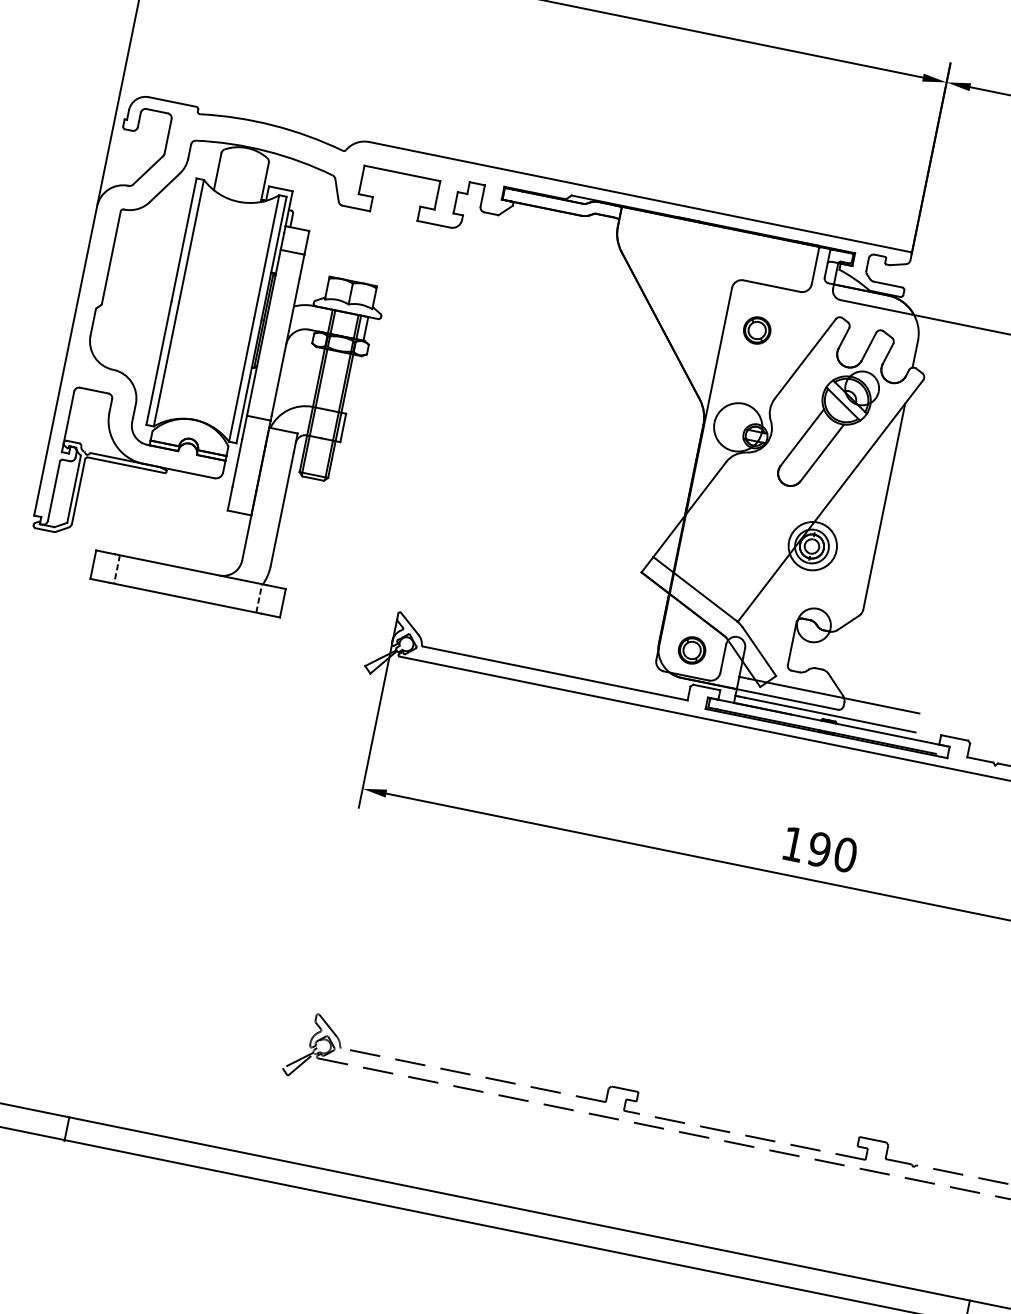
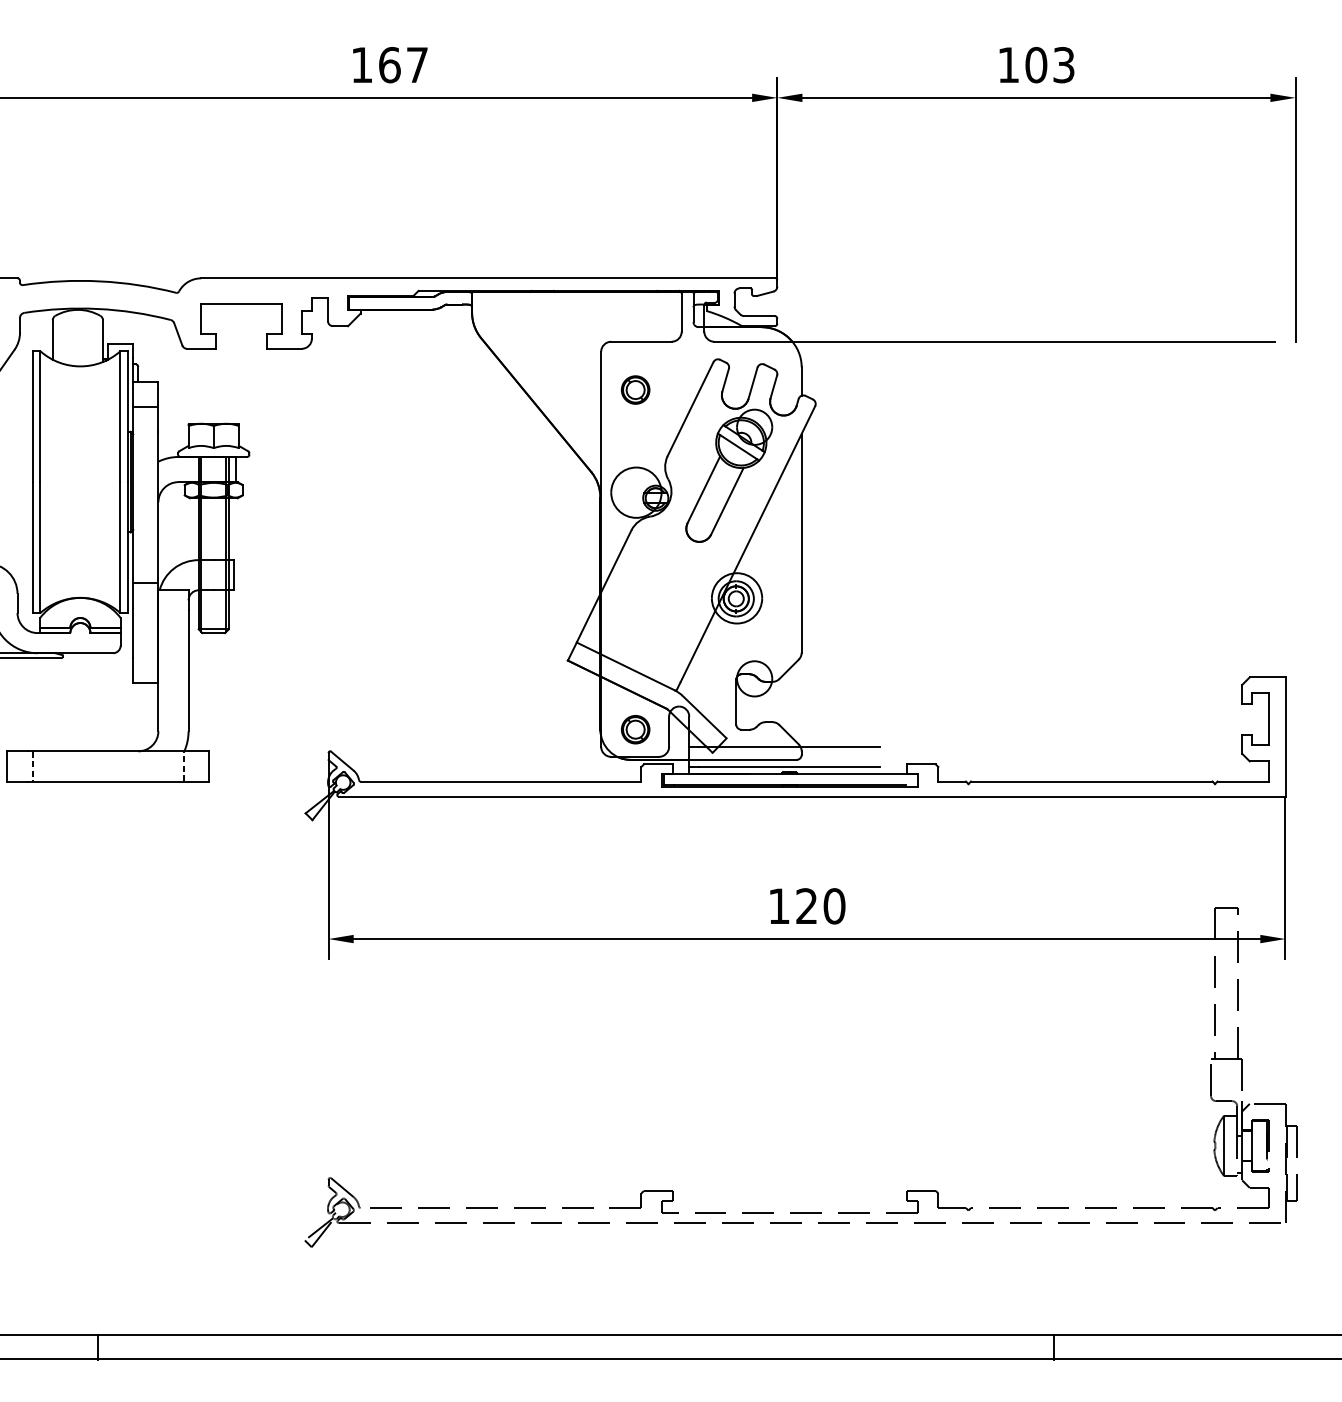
text: (819, 849) -> (806, 906), 190 -> 120

